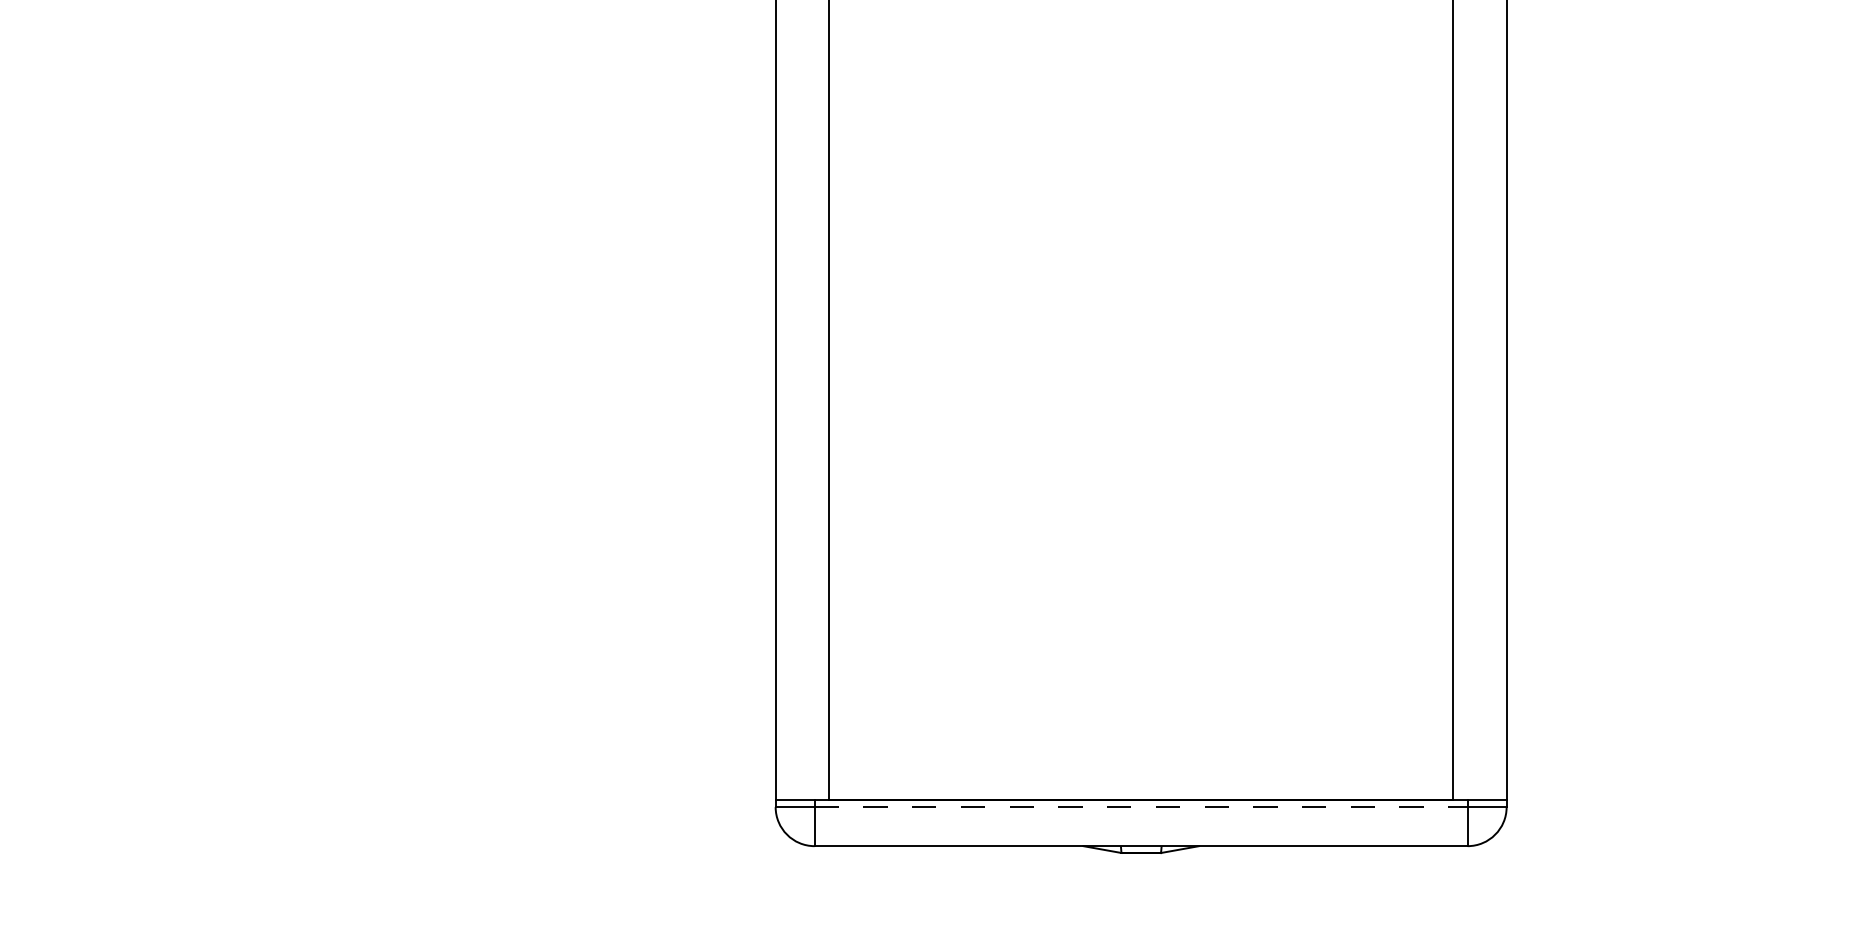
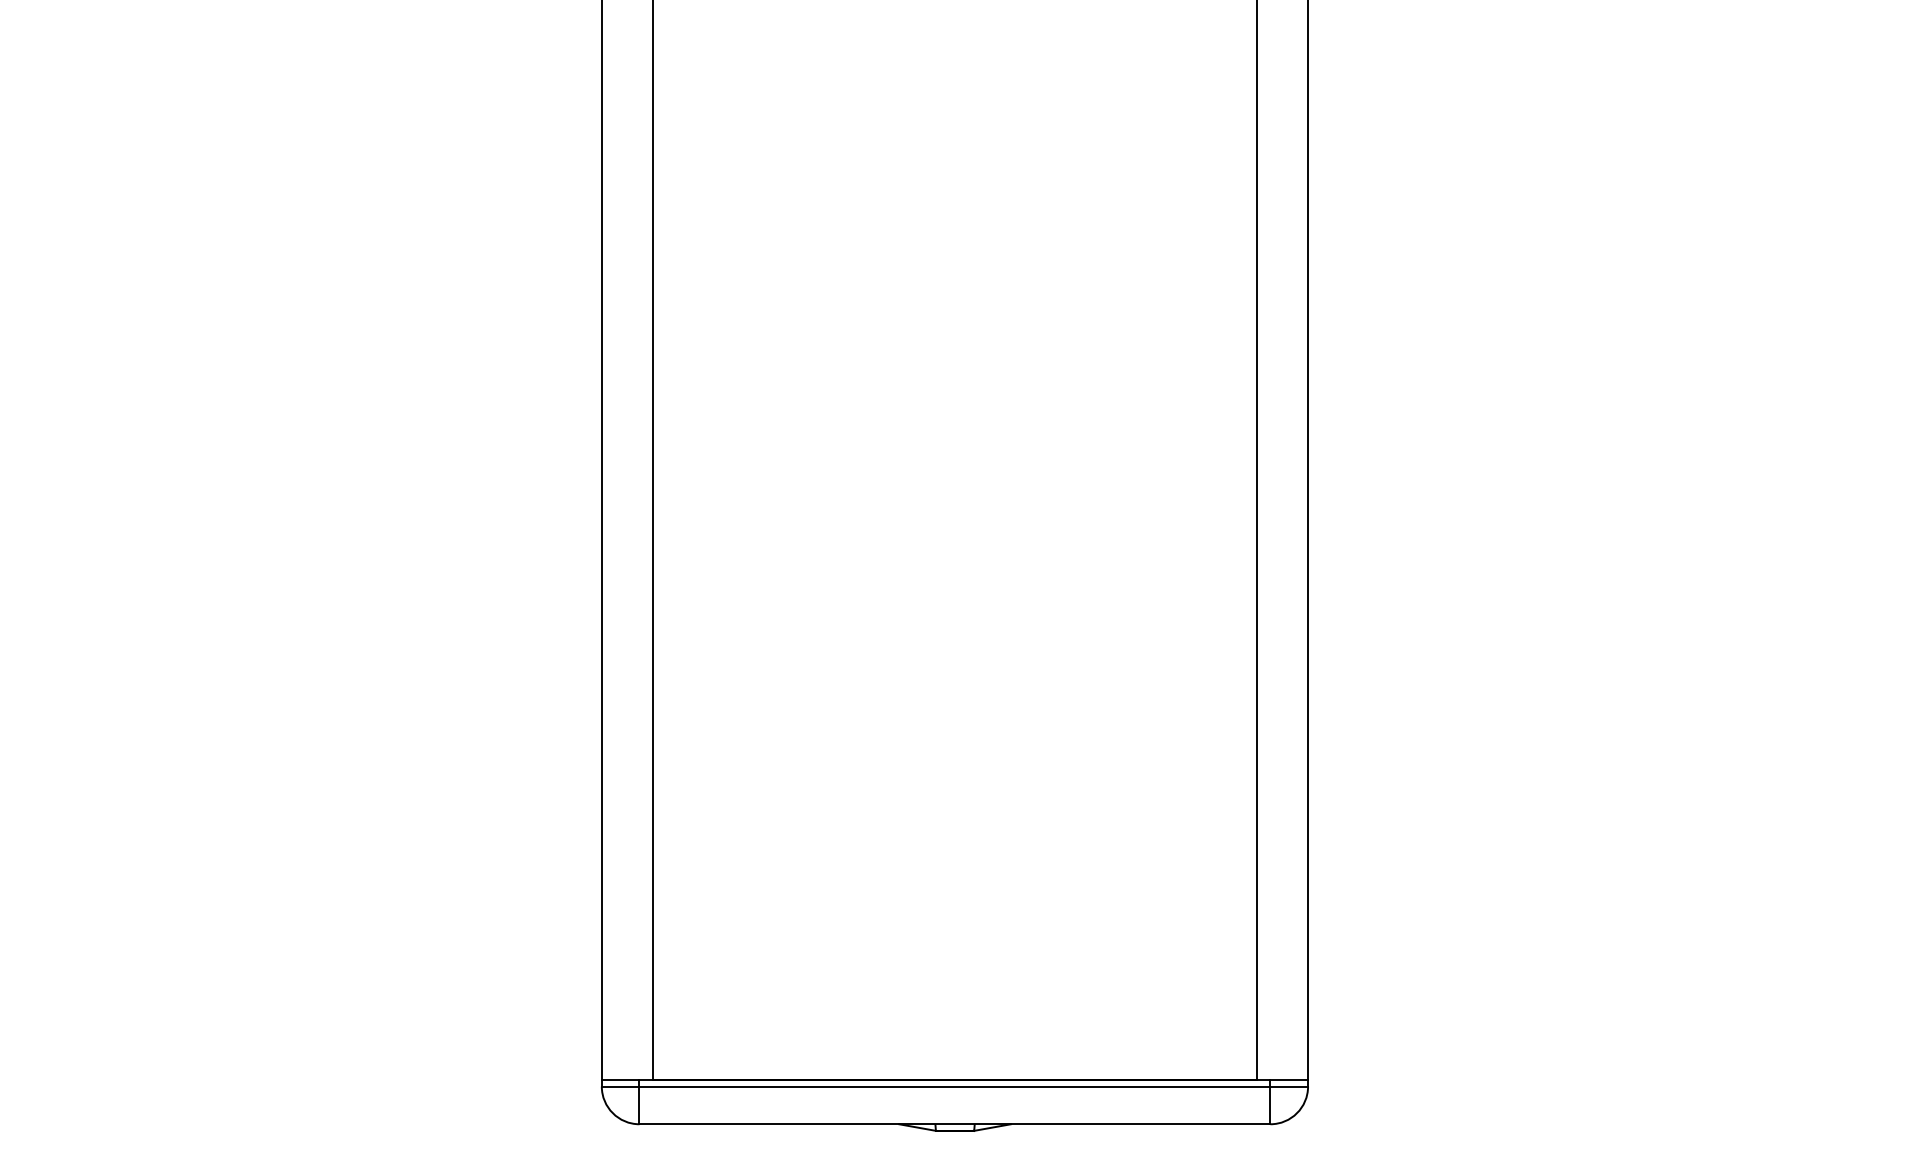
line: (1141, 807) -> (955, 1086), dashed -> solid

